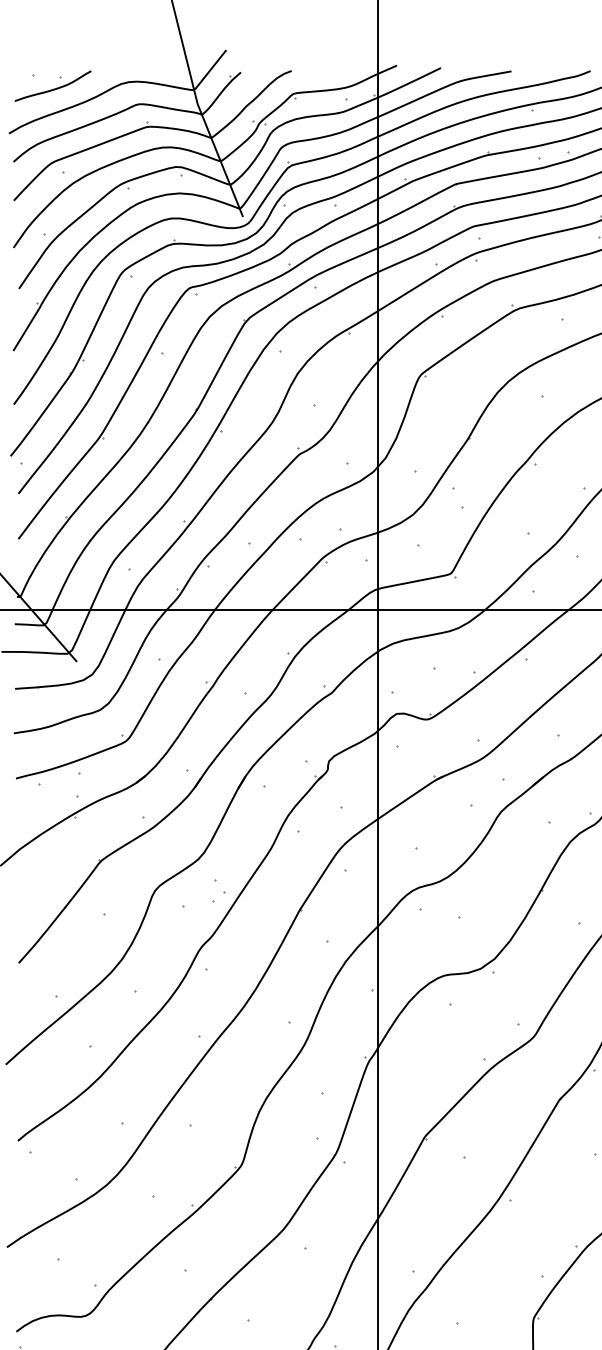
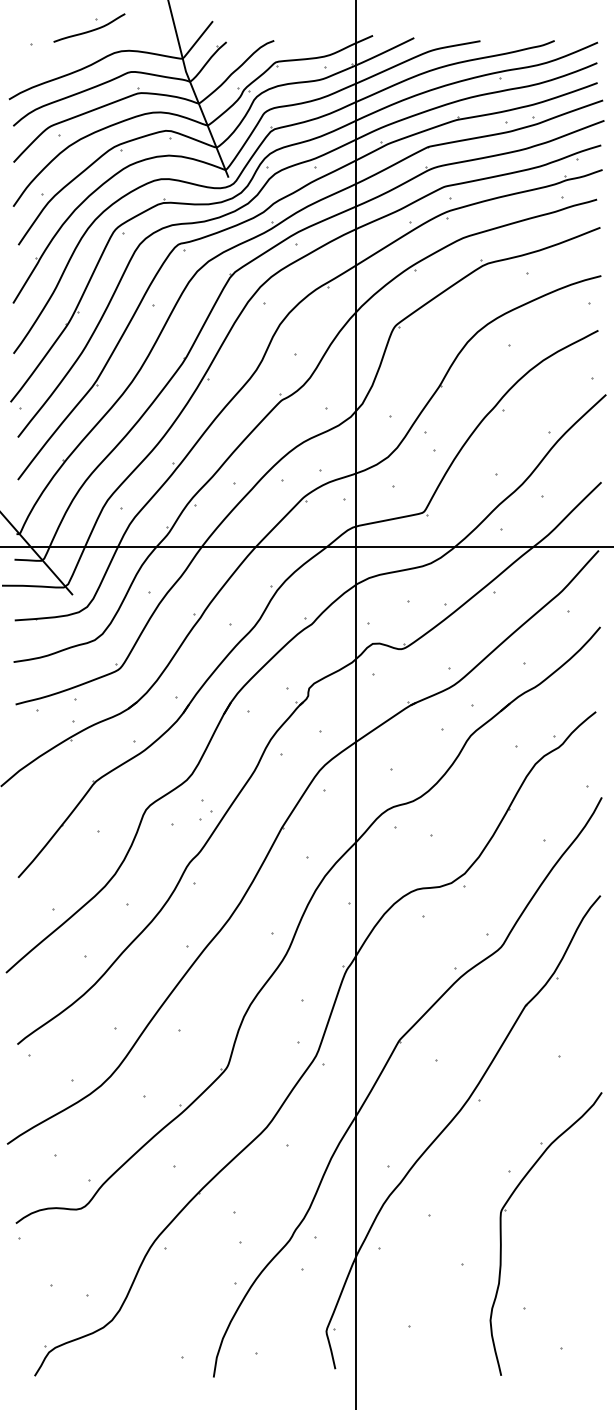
part: (53, 85) -> (89, 27), moved

